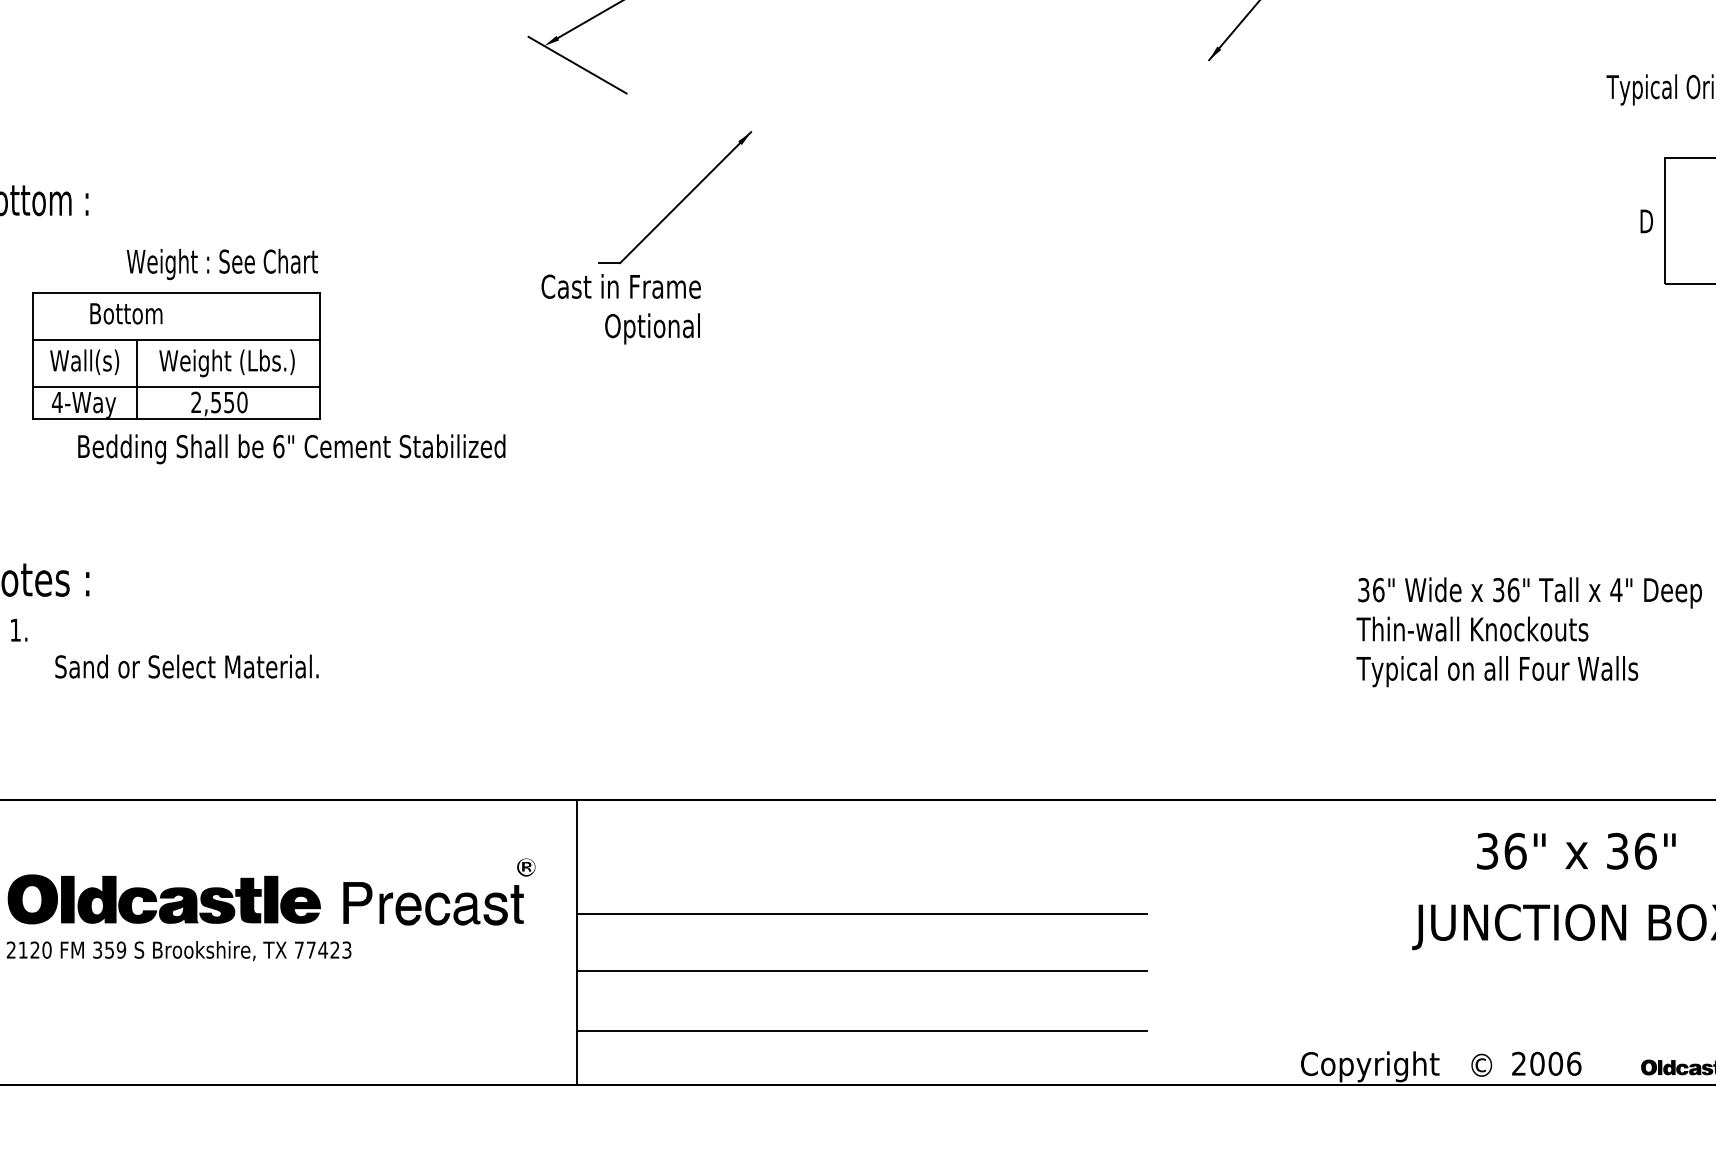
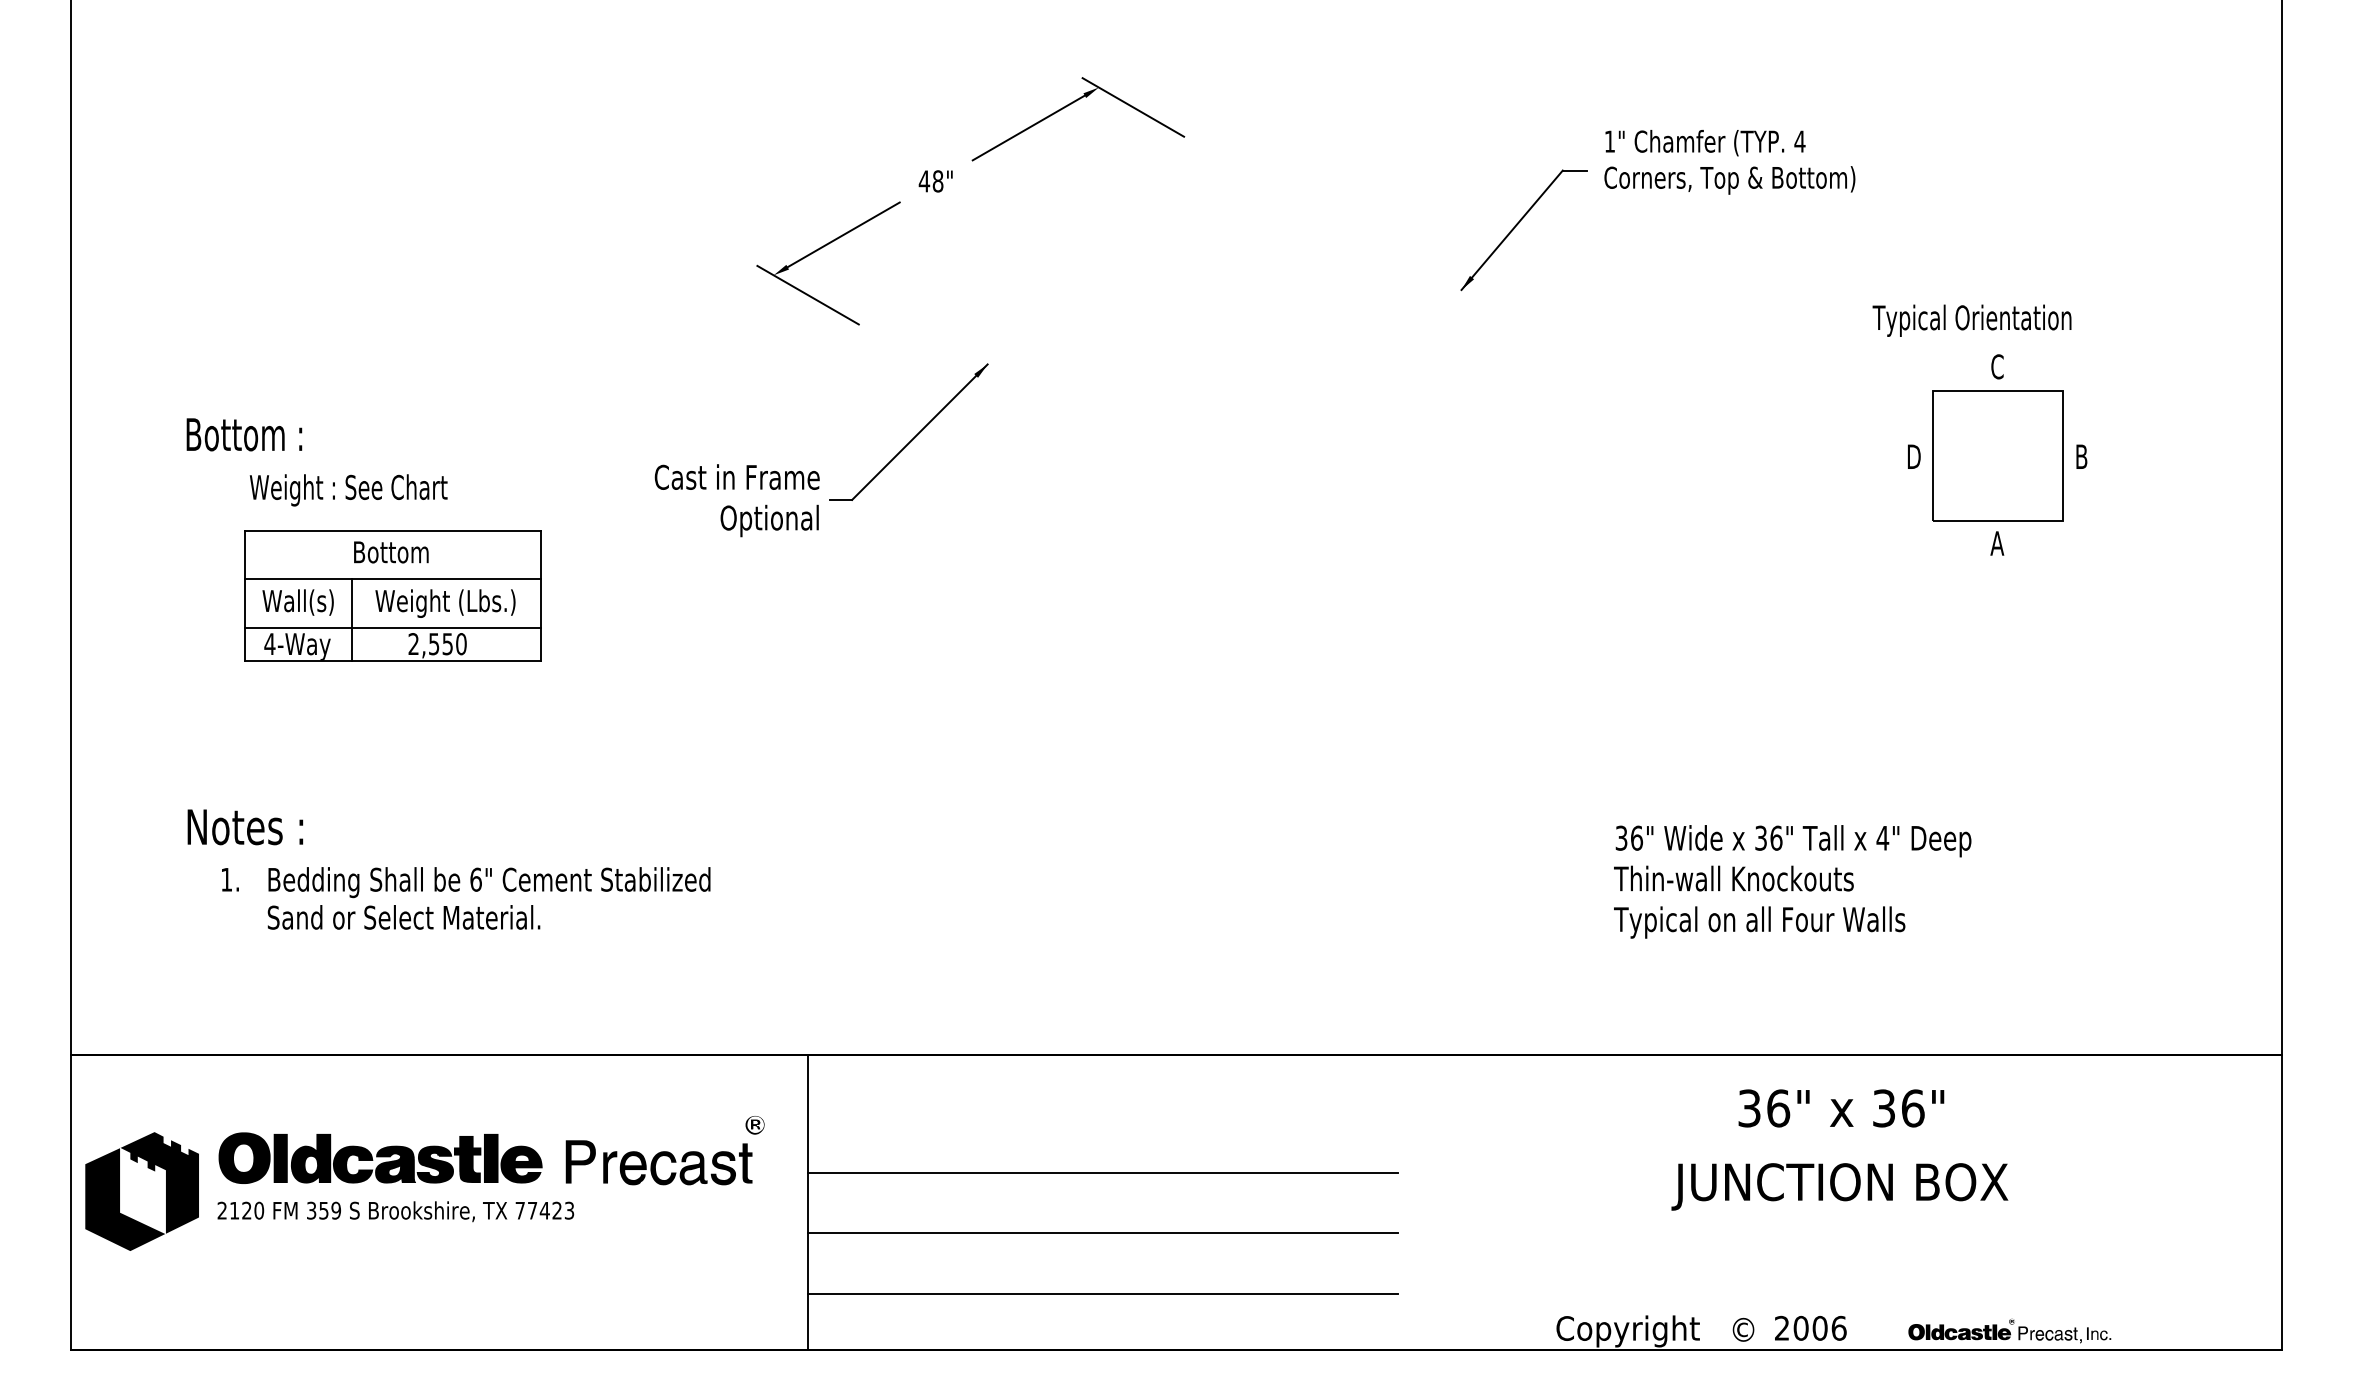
text: (222, 264) -> (348, 490), moved
text: (620, 309) -> (736, 500), moved
text: (126, 313) -> (391, 552), moved
text: (291, 449) -> (489, 882), moved

